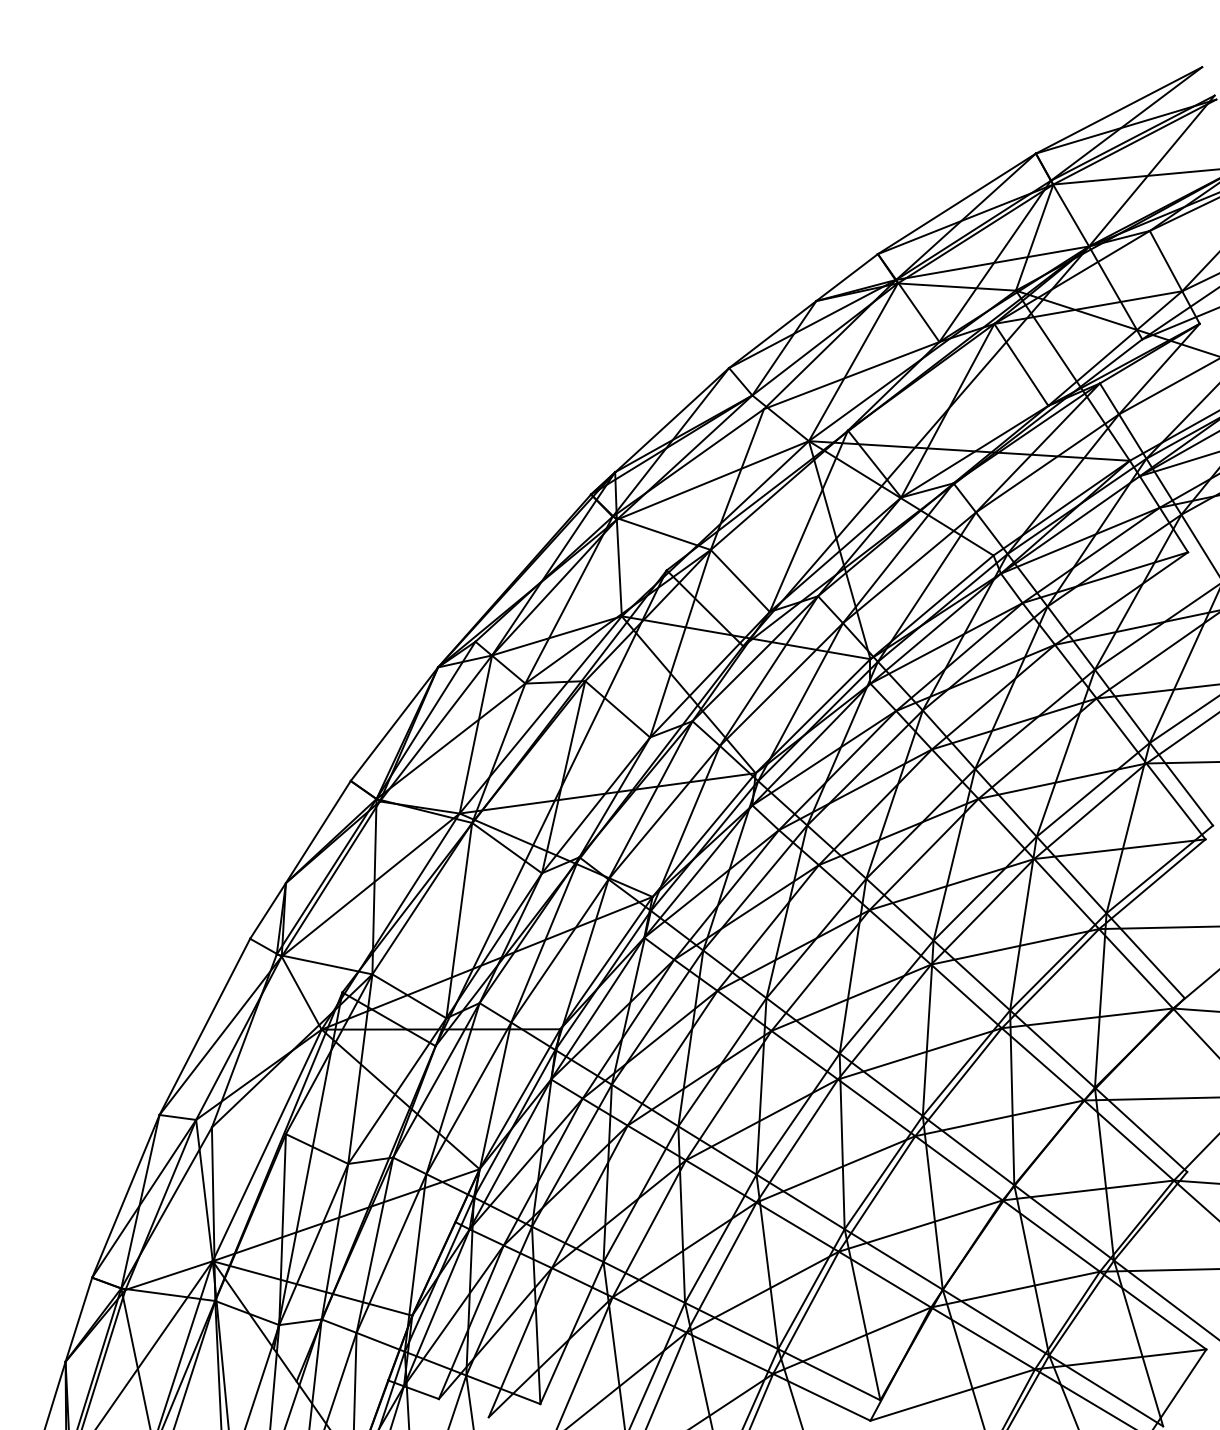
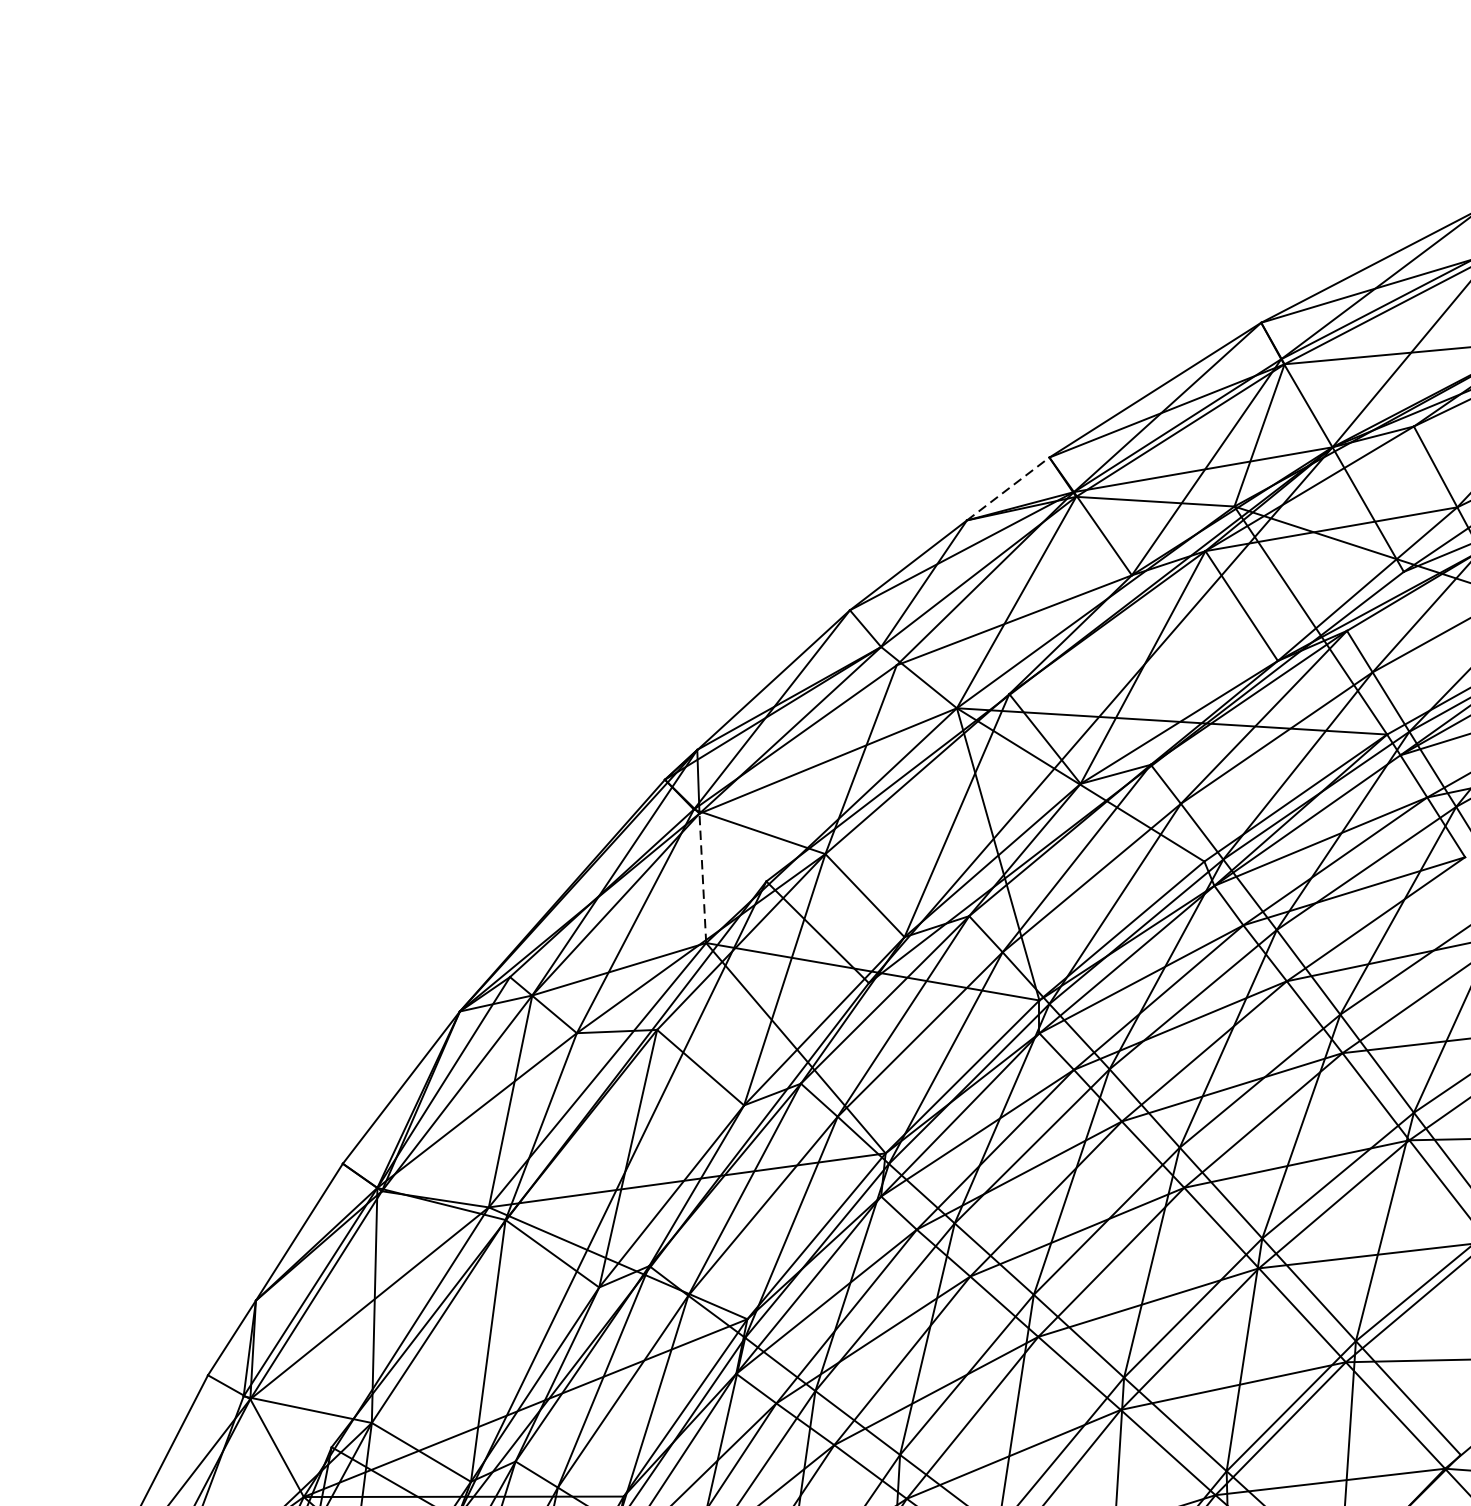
line: (847, 277) -> (1008, 488), solid -> dashed
line: (619, 567) -> (703, 877), solid -> dashed

